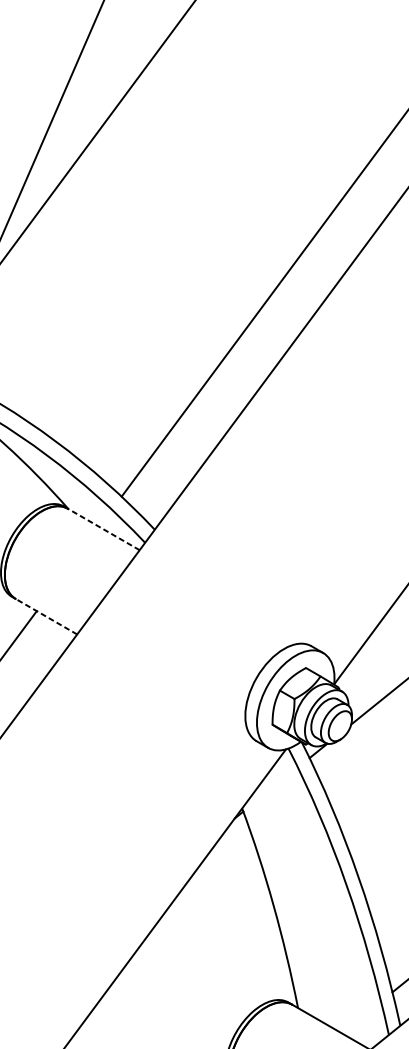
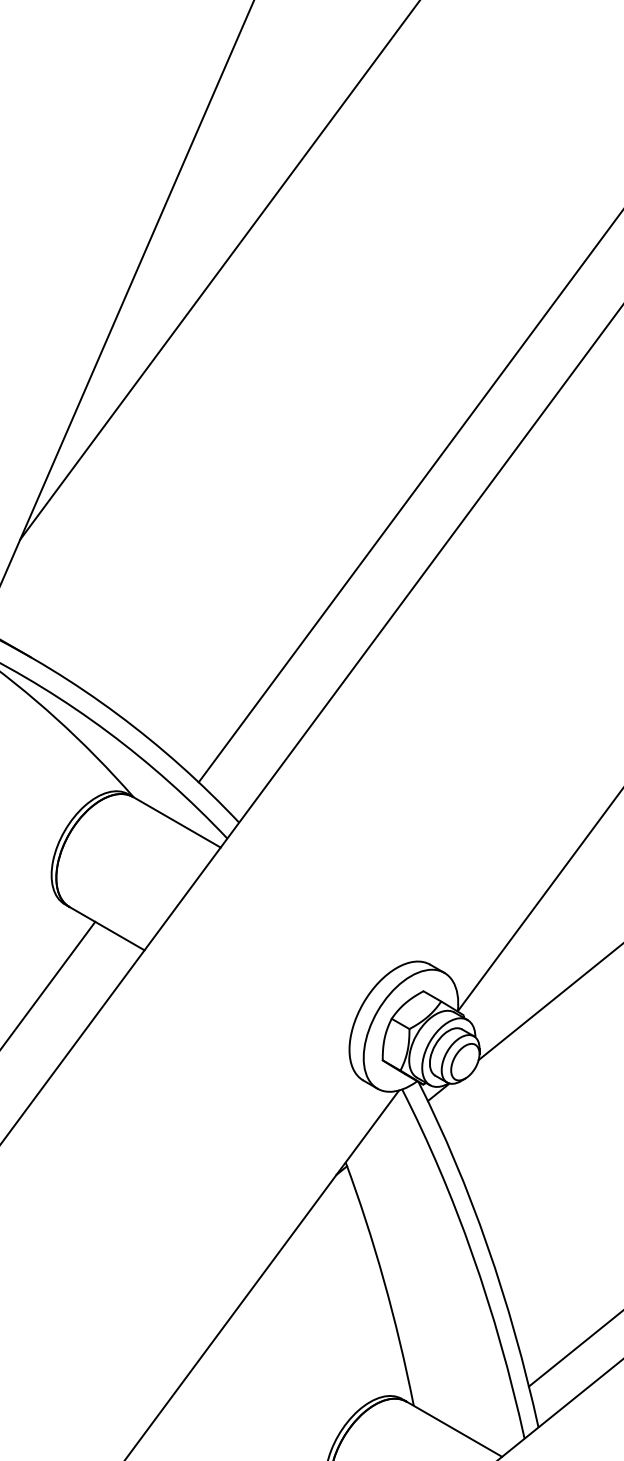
line: (103, 529) -> (176, 822), dashed -> solid
line: (46, 616) -> (106, 928), dashed -> solid

